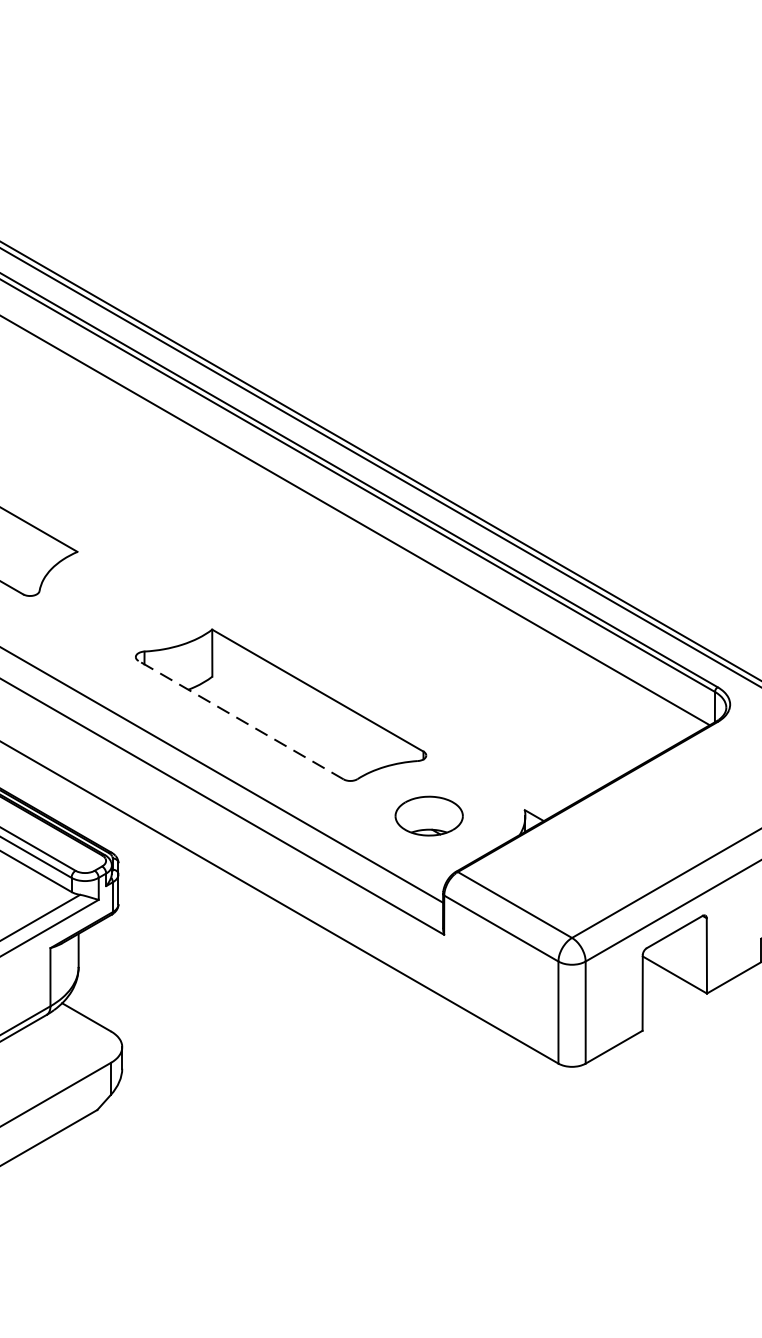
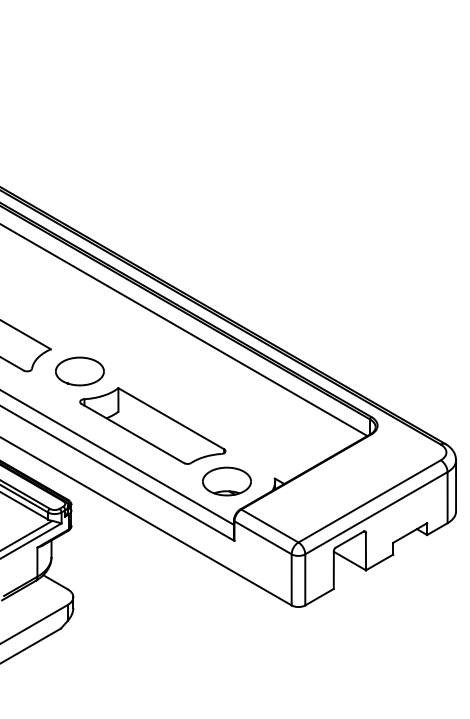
part: (134, 596) -> (79, 371), added
line: (240, 720) -> (132, 433), dashed -> solid
part: (428, 816) -> (226, 481), size x1.43

